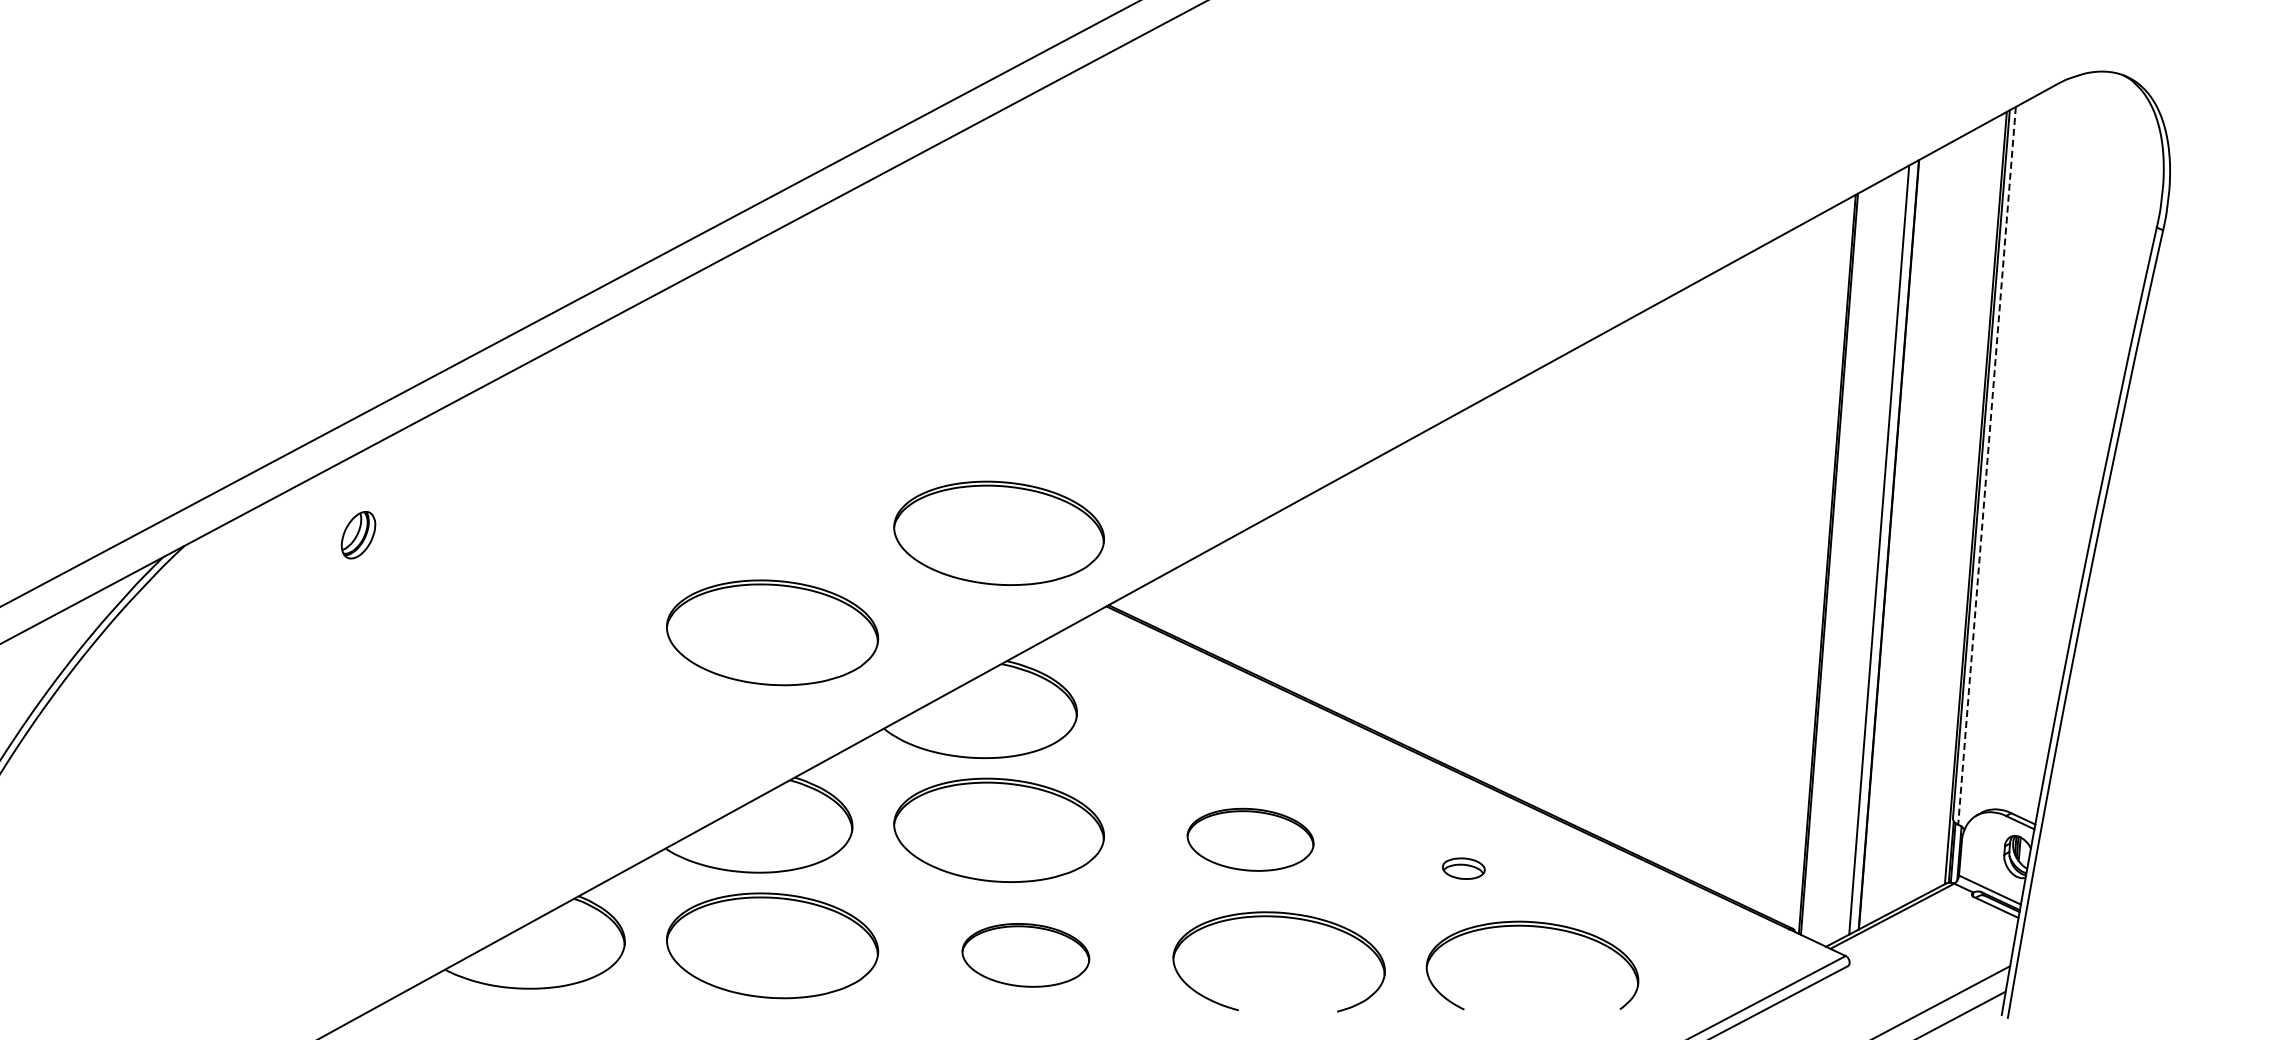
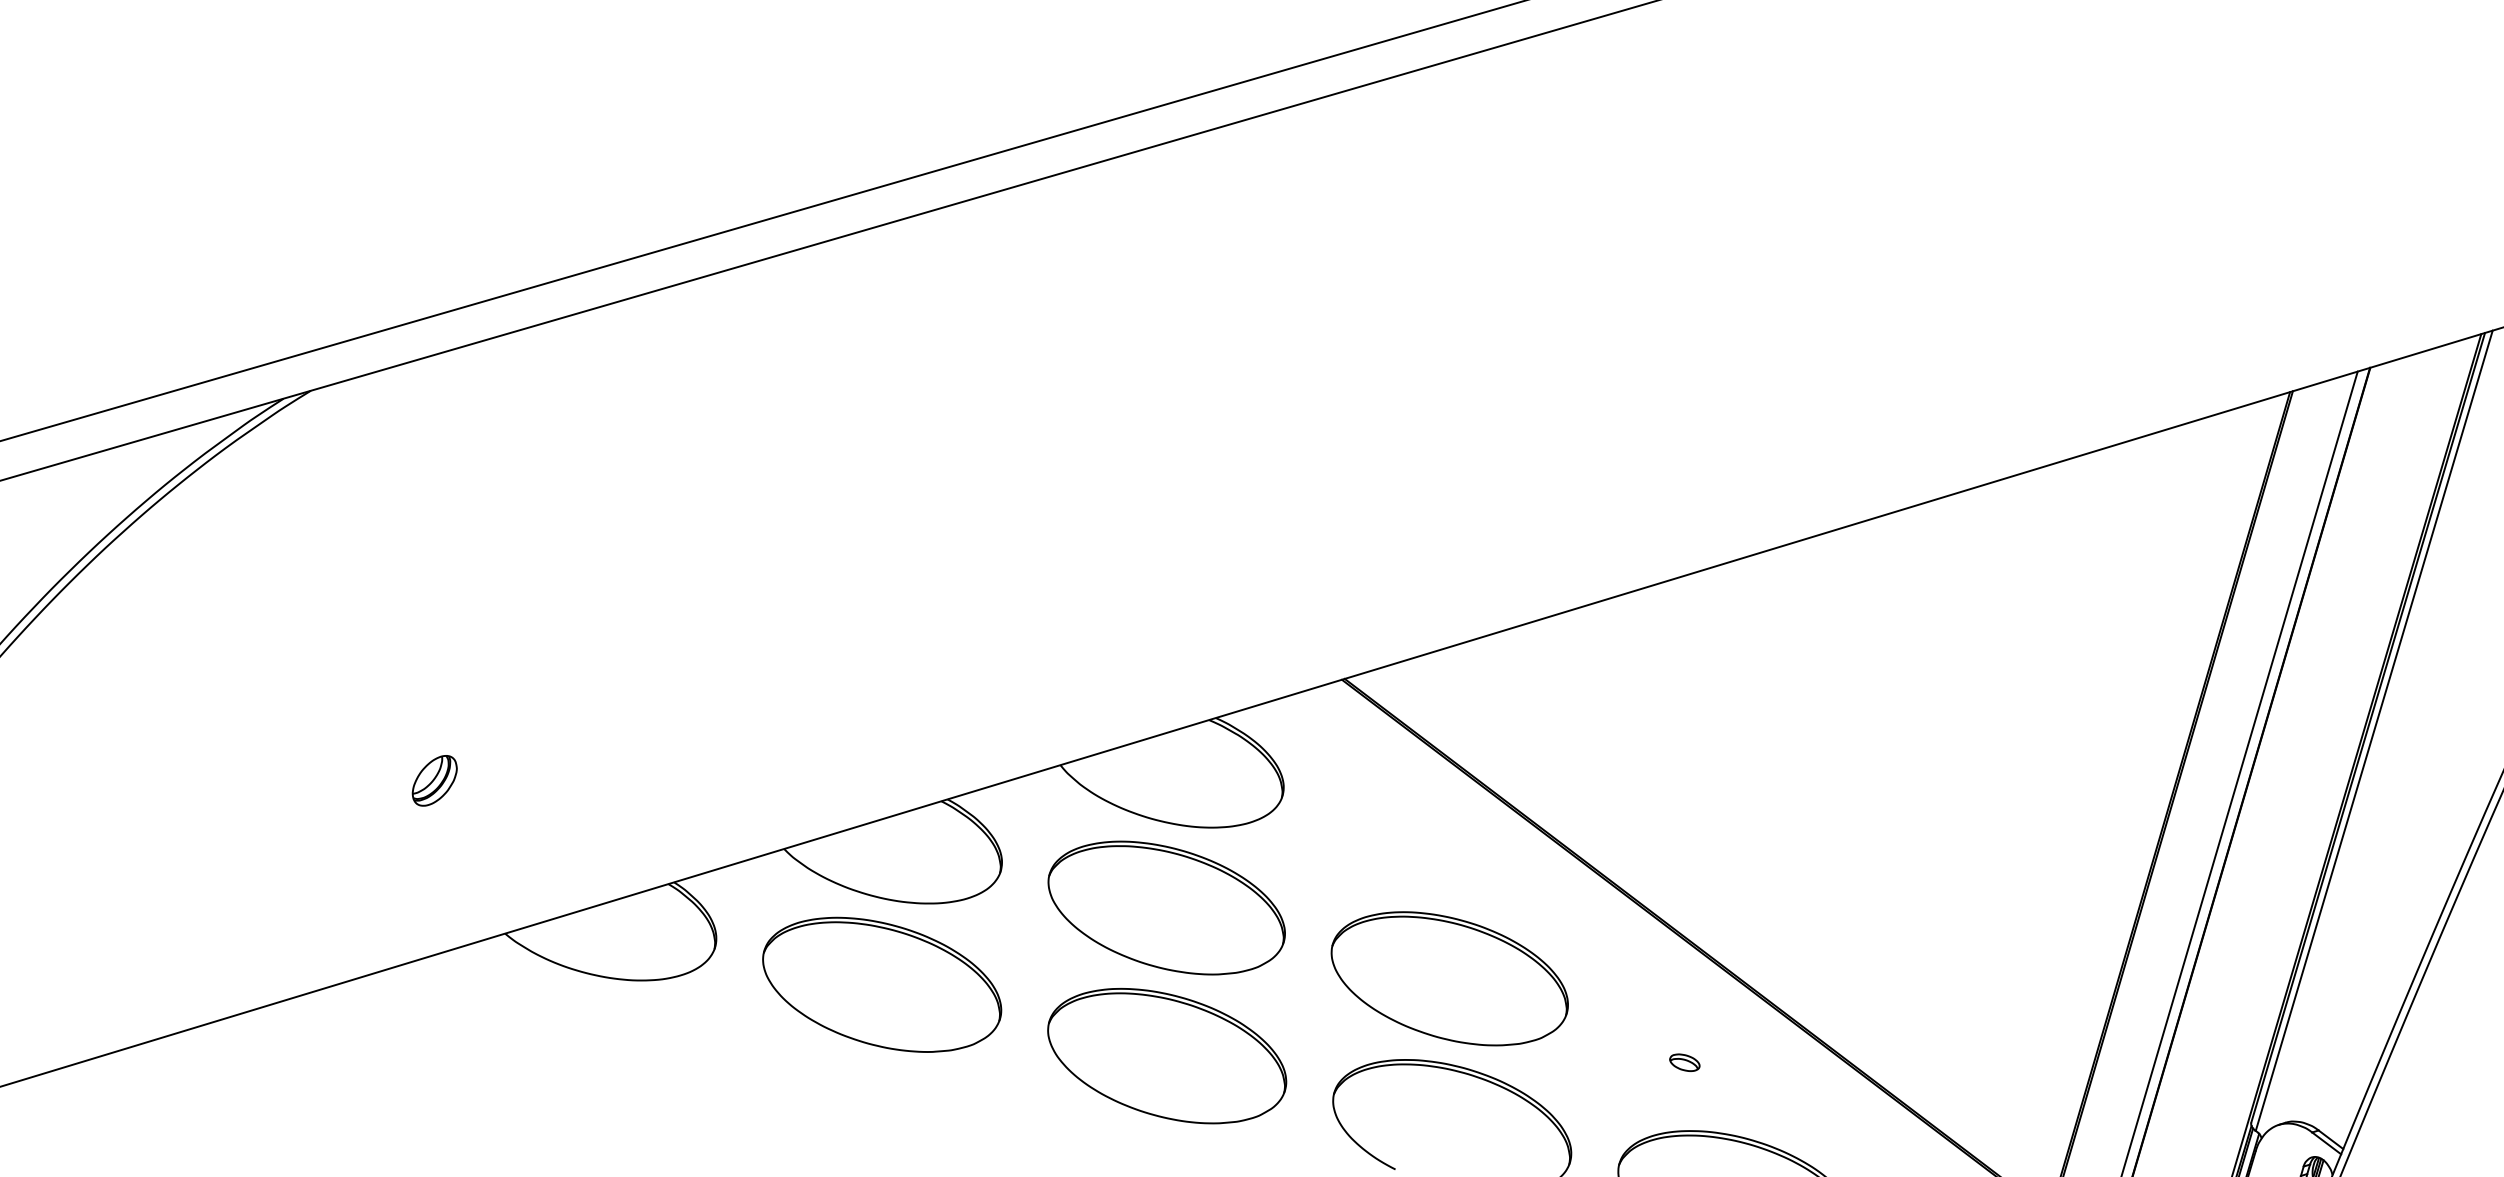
line: (1987, 466) -> (2374, 731), dashed -> solid
part: (998, 532) -> (1237, 570), removed
part: (358, 535) -> (434, 781), moved
part: (772, 632) -> (957, 629), removed
part: (1250, 839) -> (1449, 978), size x1.67
part: (1464, 868) -> (1685, 1062), size x0.62
part: (1025, 955) -> (1166, 1056), size x1.67

